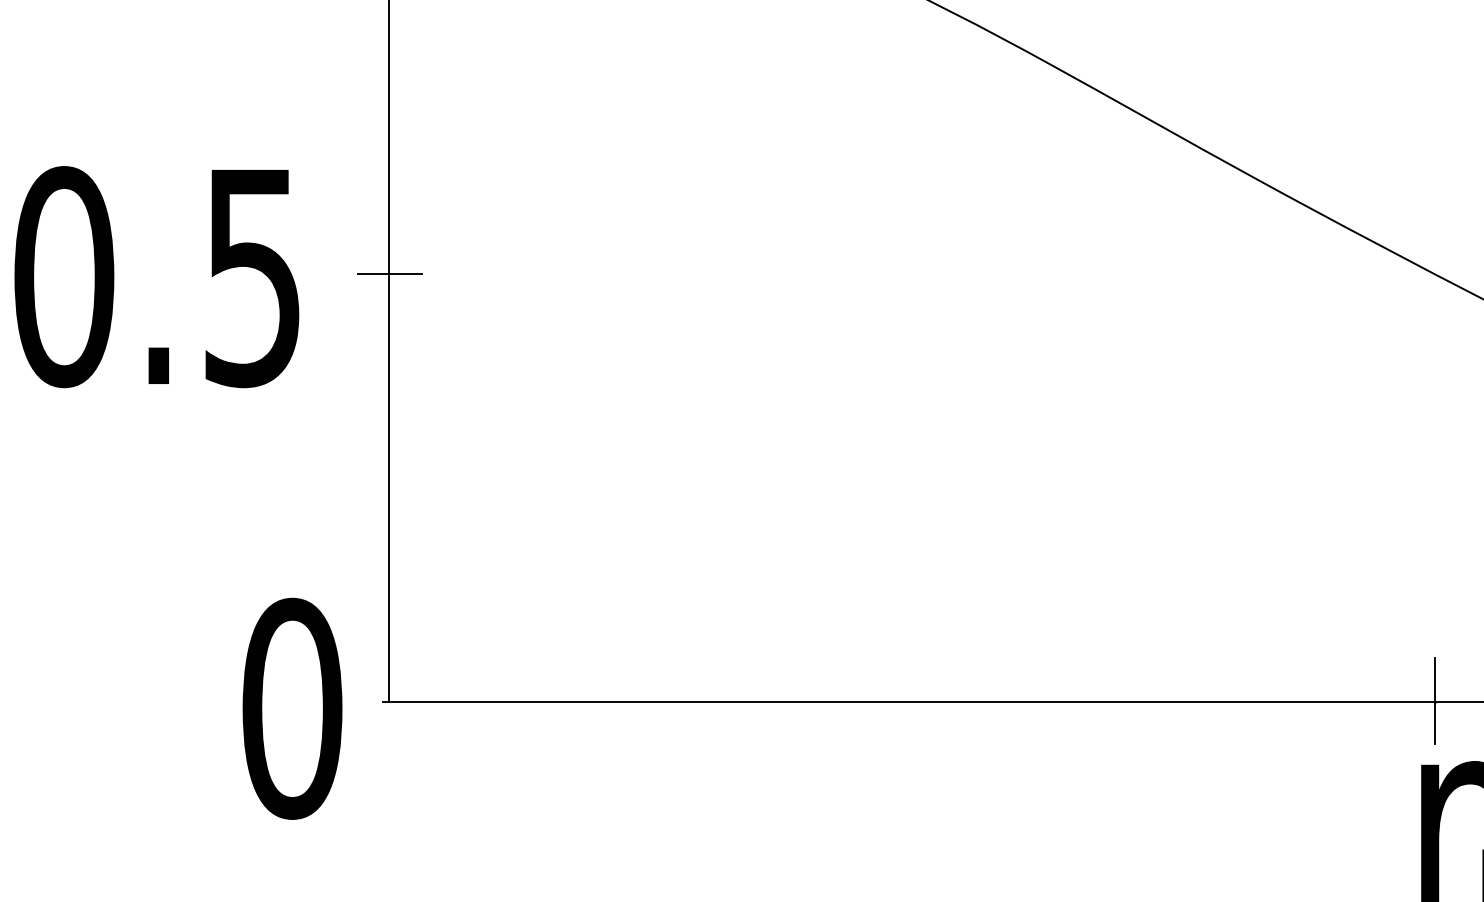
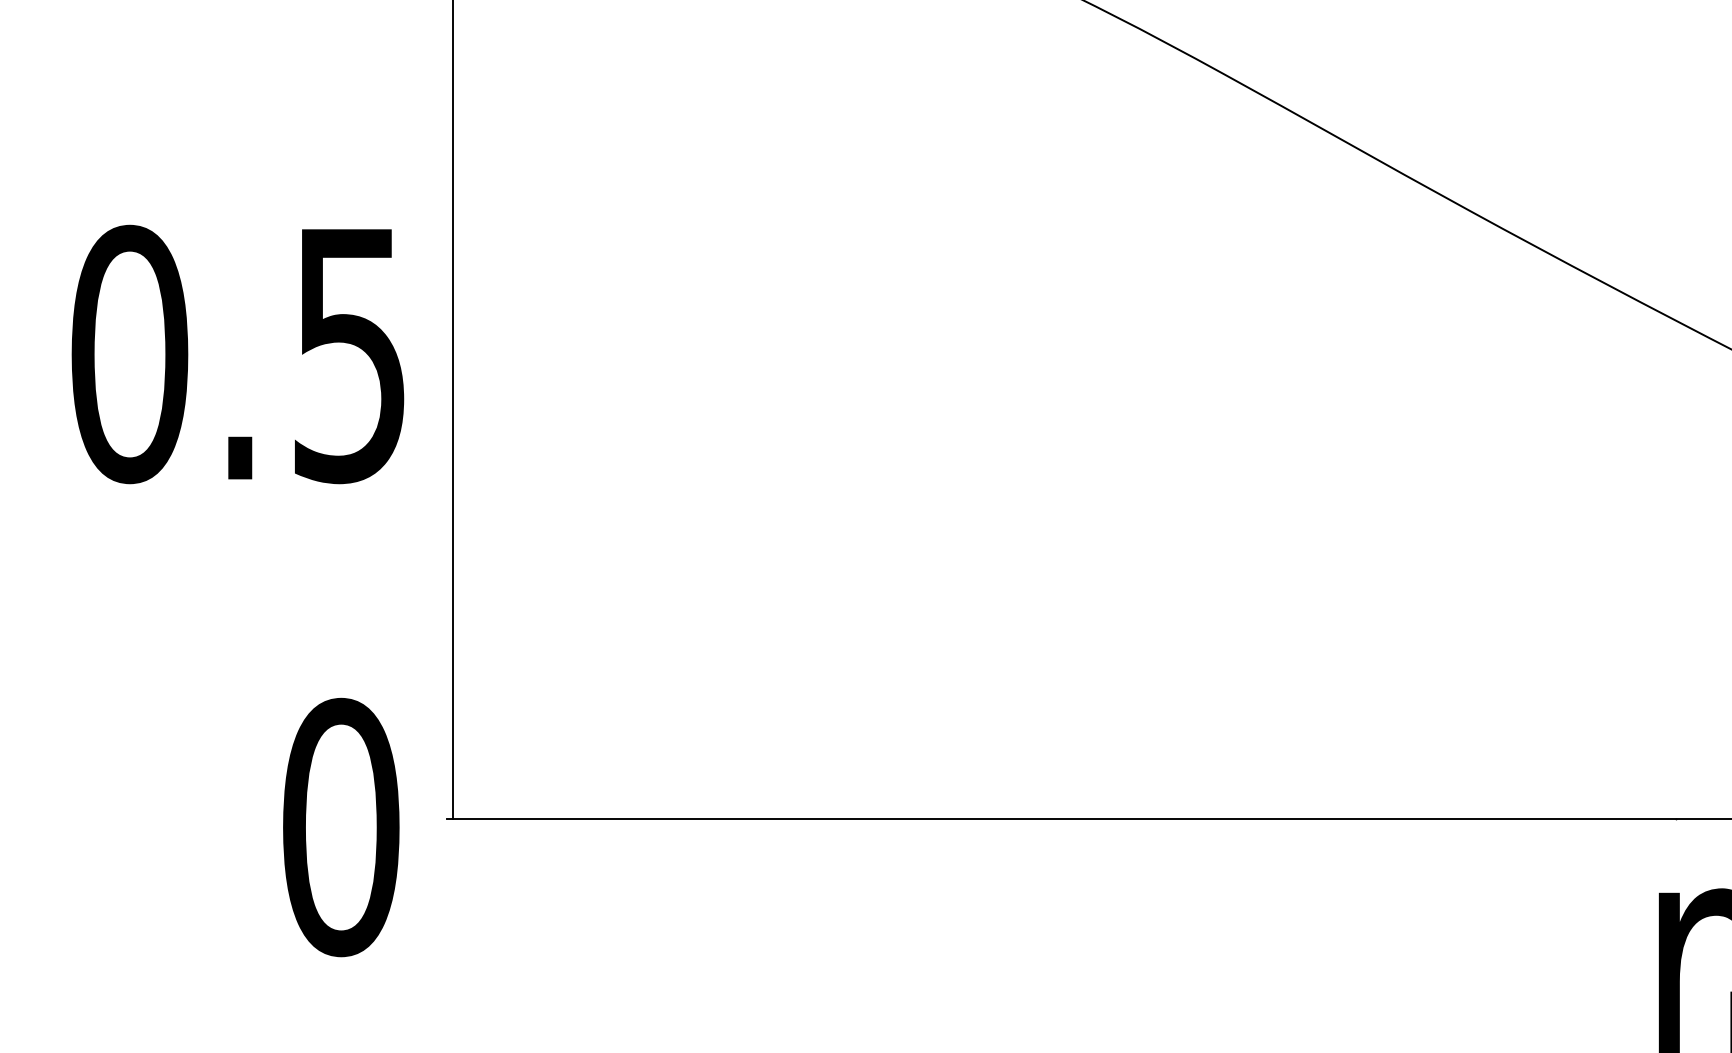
line: (389, 273) -> (454, 319), removed
text: (156, 277) -> (237, 354), moved
line: (1434, 701) -> (1674, 818), removed

